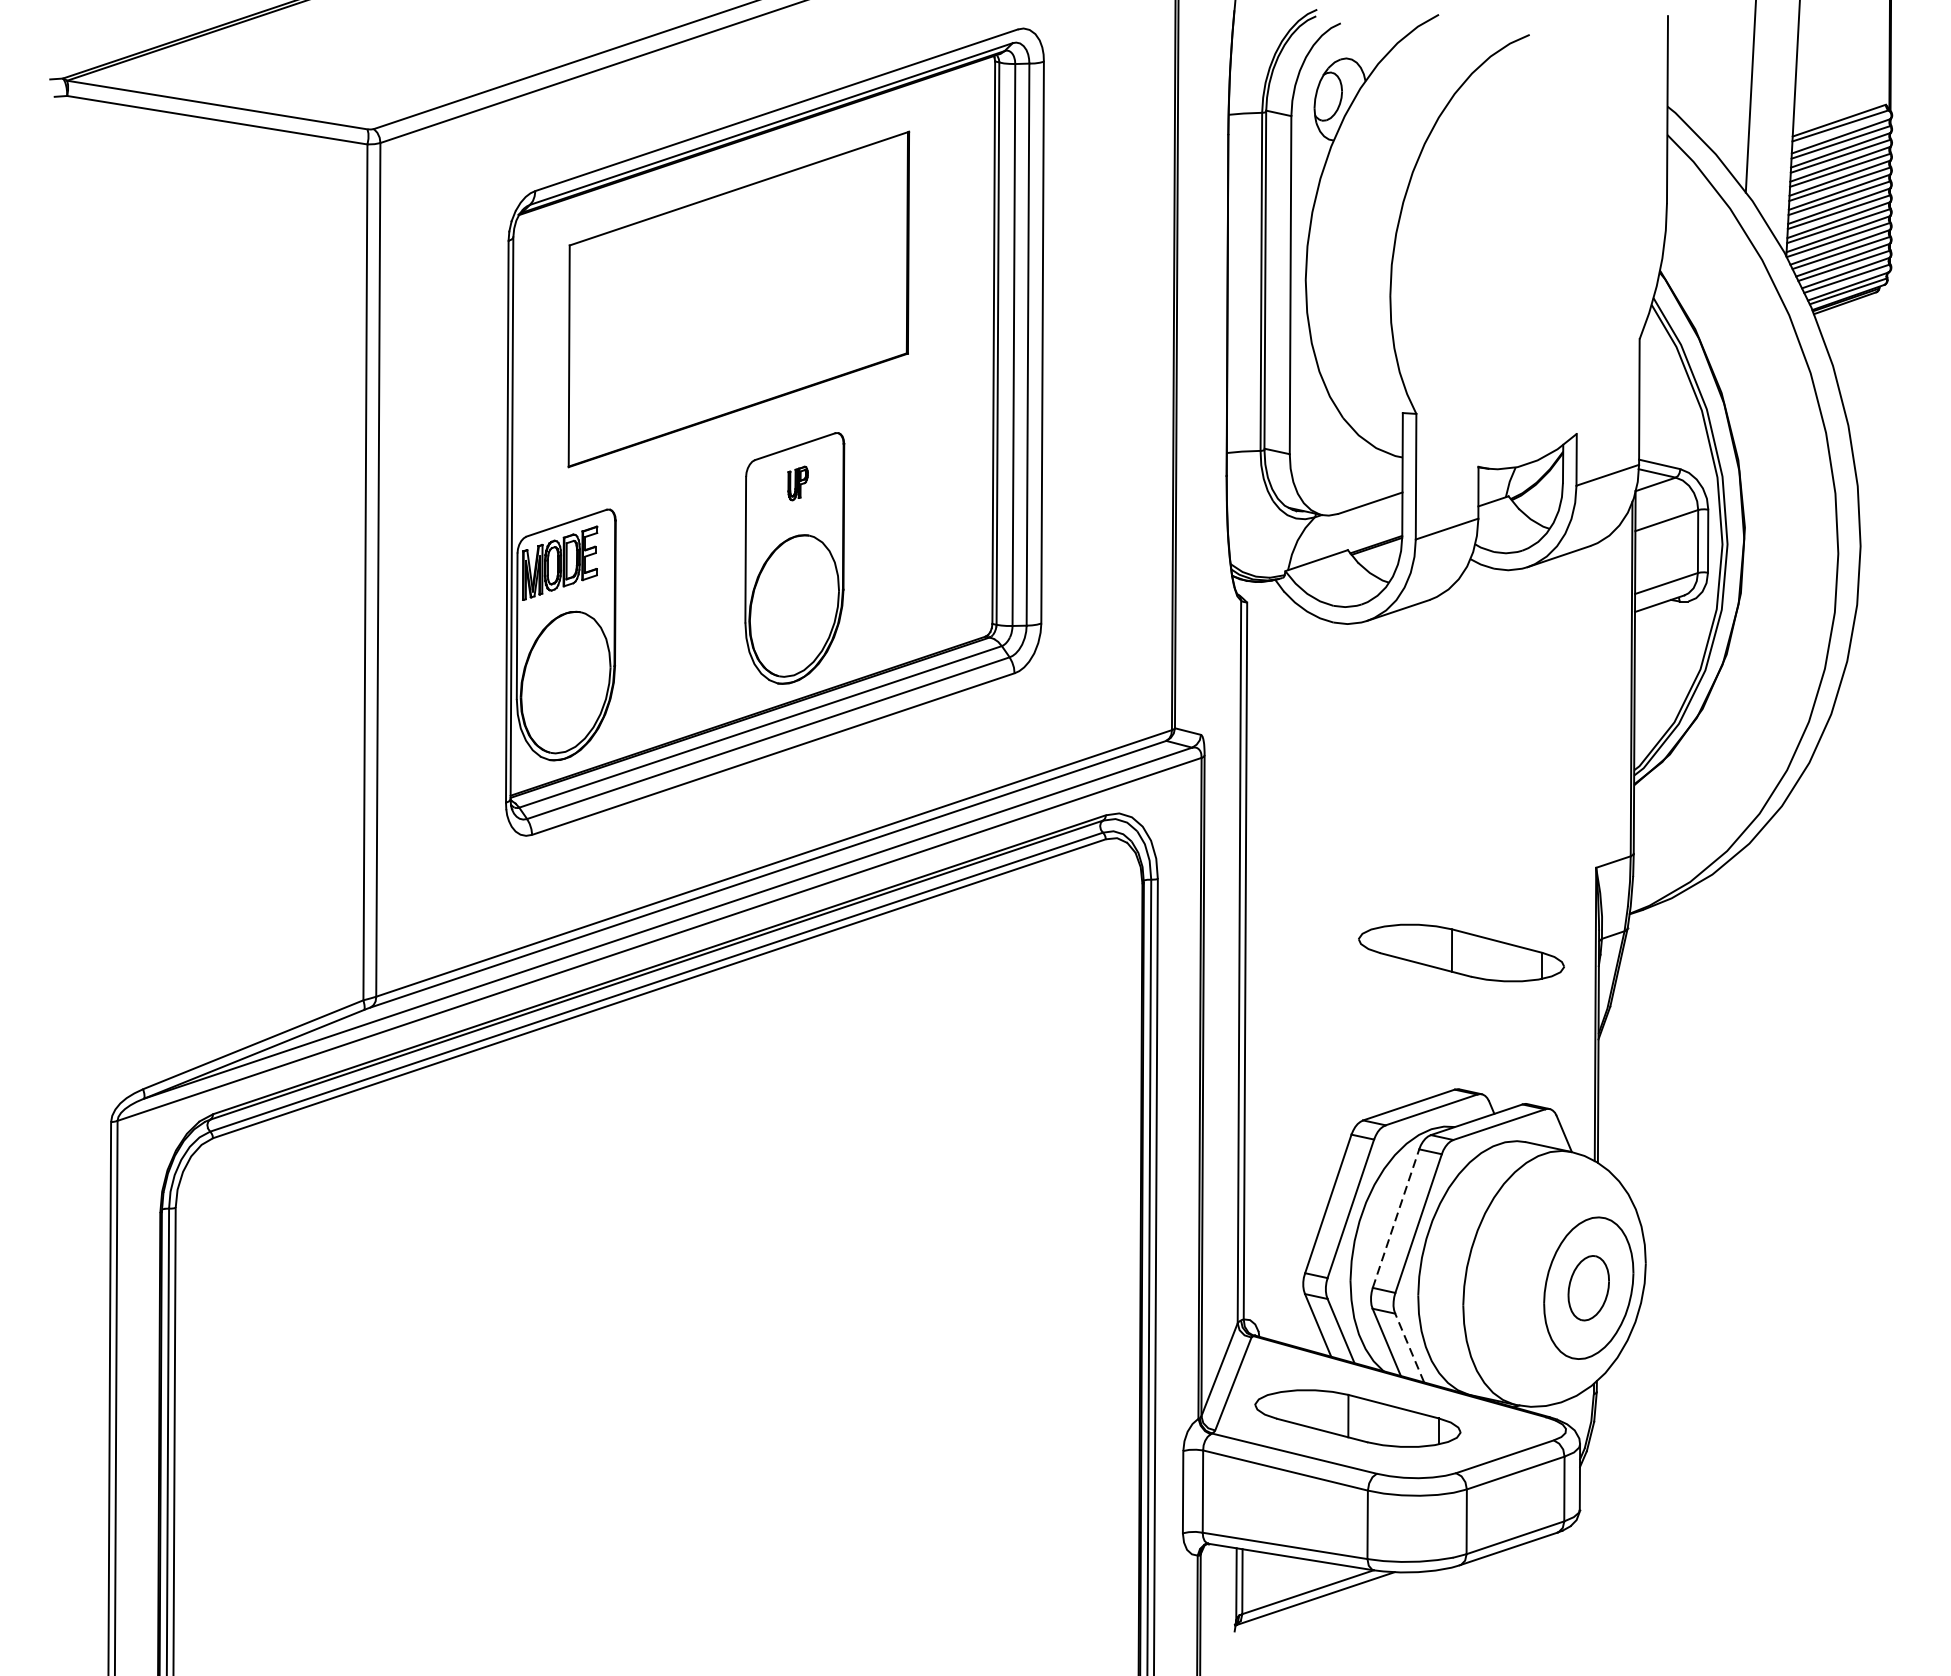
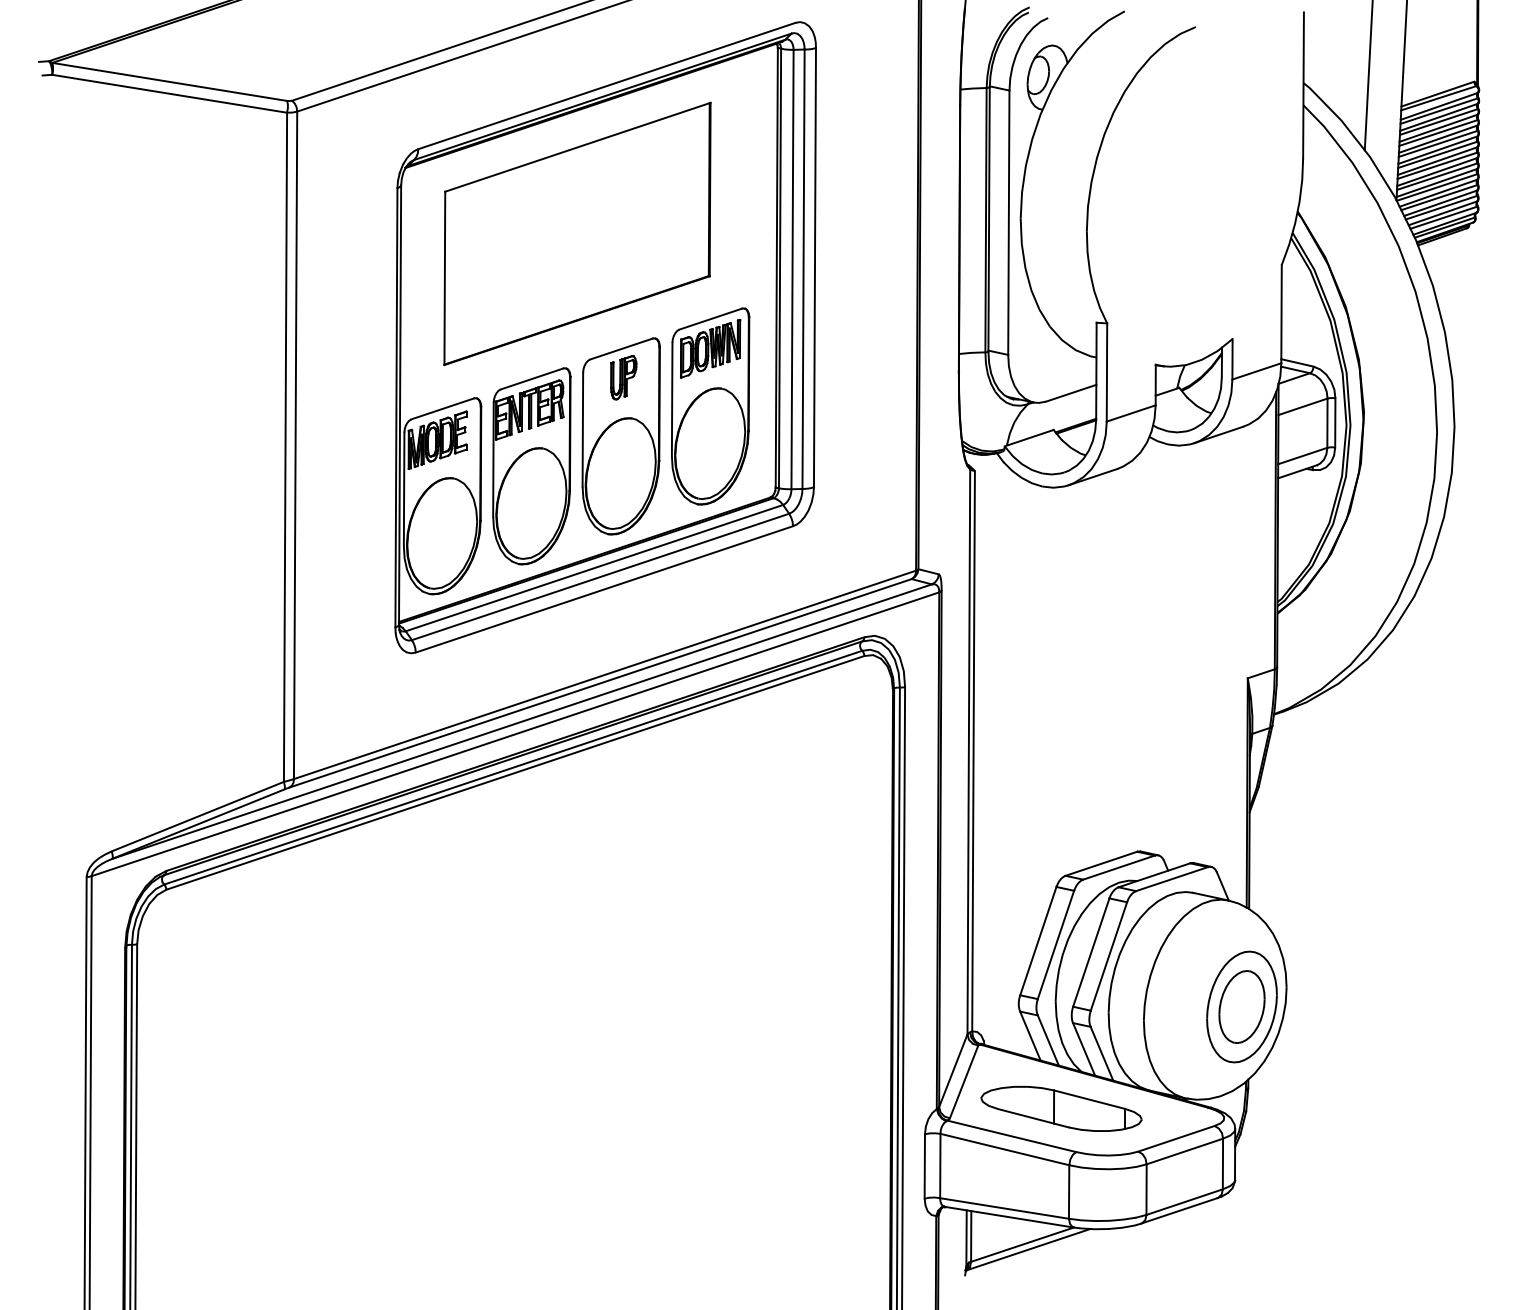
part: (797, 483) -> (623, 377), size x1.67
part: (908, 520) -> (710, 406), added
part: (680, 596) -> (531, 466), added
part: (1461, 952) -> (1142, 744), removed
line: (1396, 1218) -> (1091, 952), dashed -> solid
part: (1588, 1287) -> (1241, 1006), size x1.43
line: (1409, 1347) -> (1101, 1053), dashed -> solid

